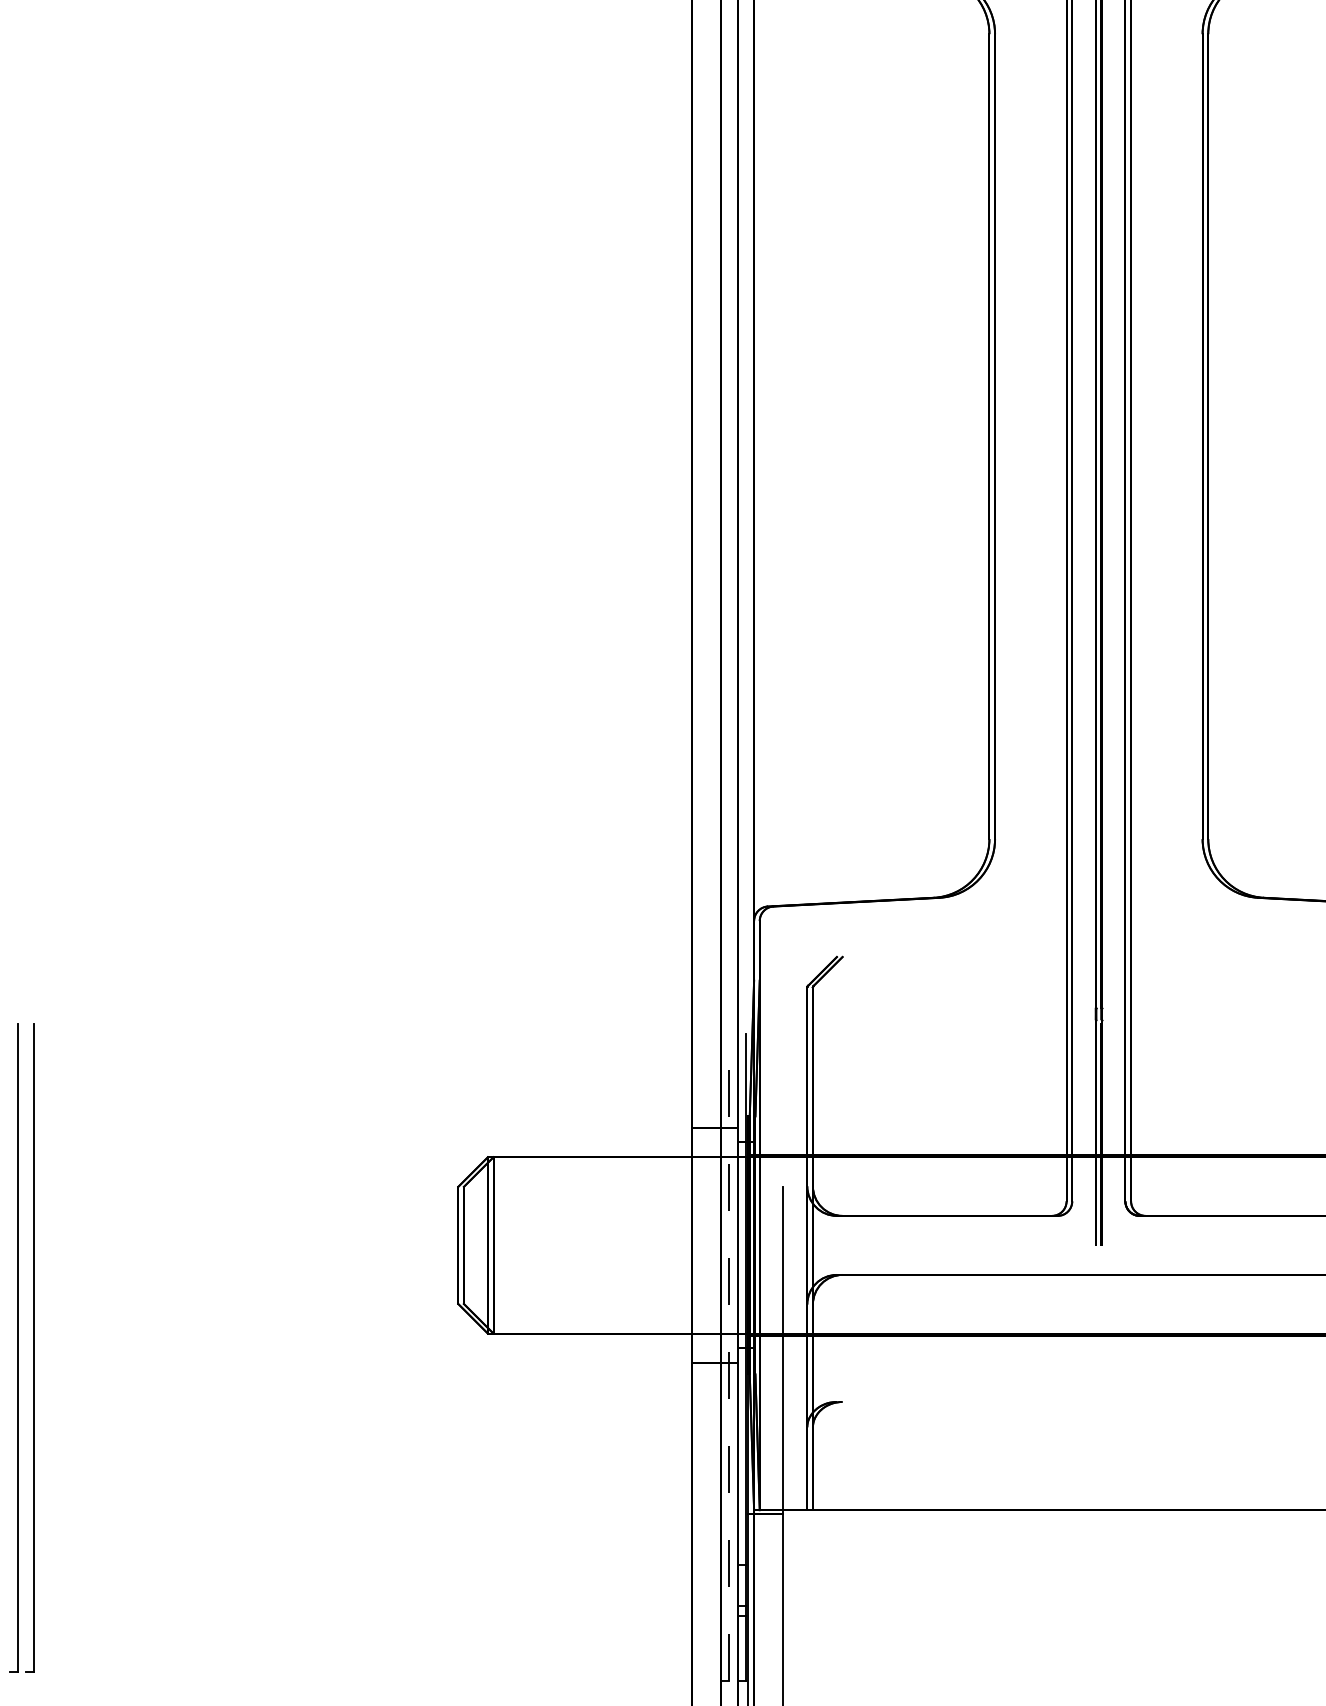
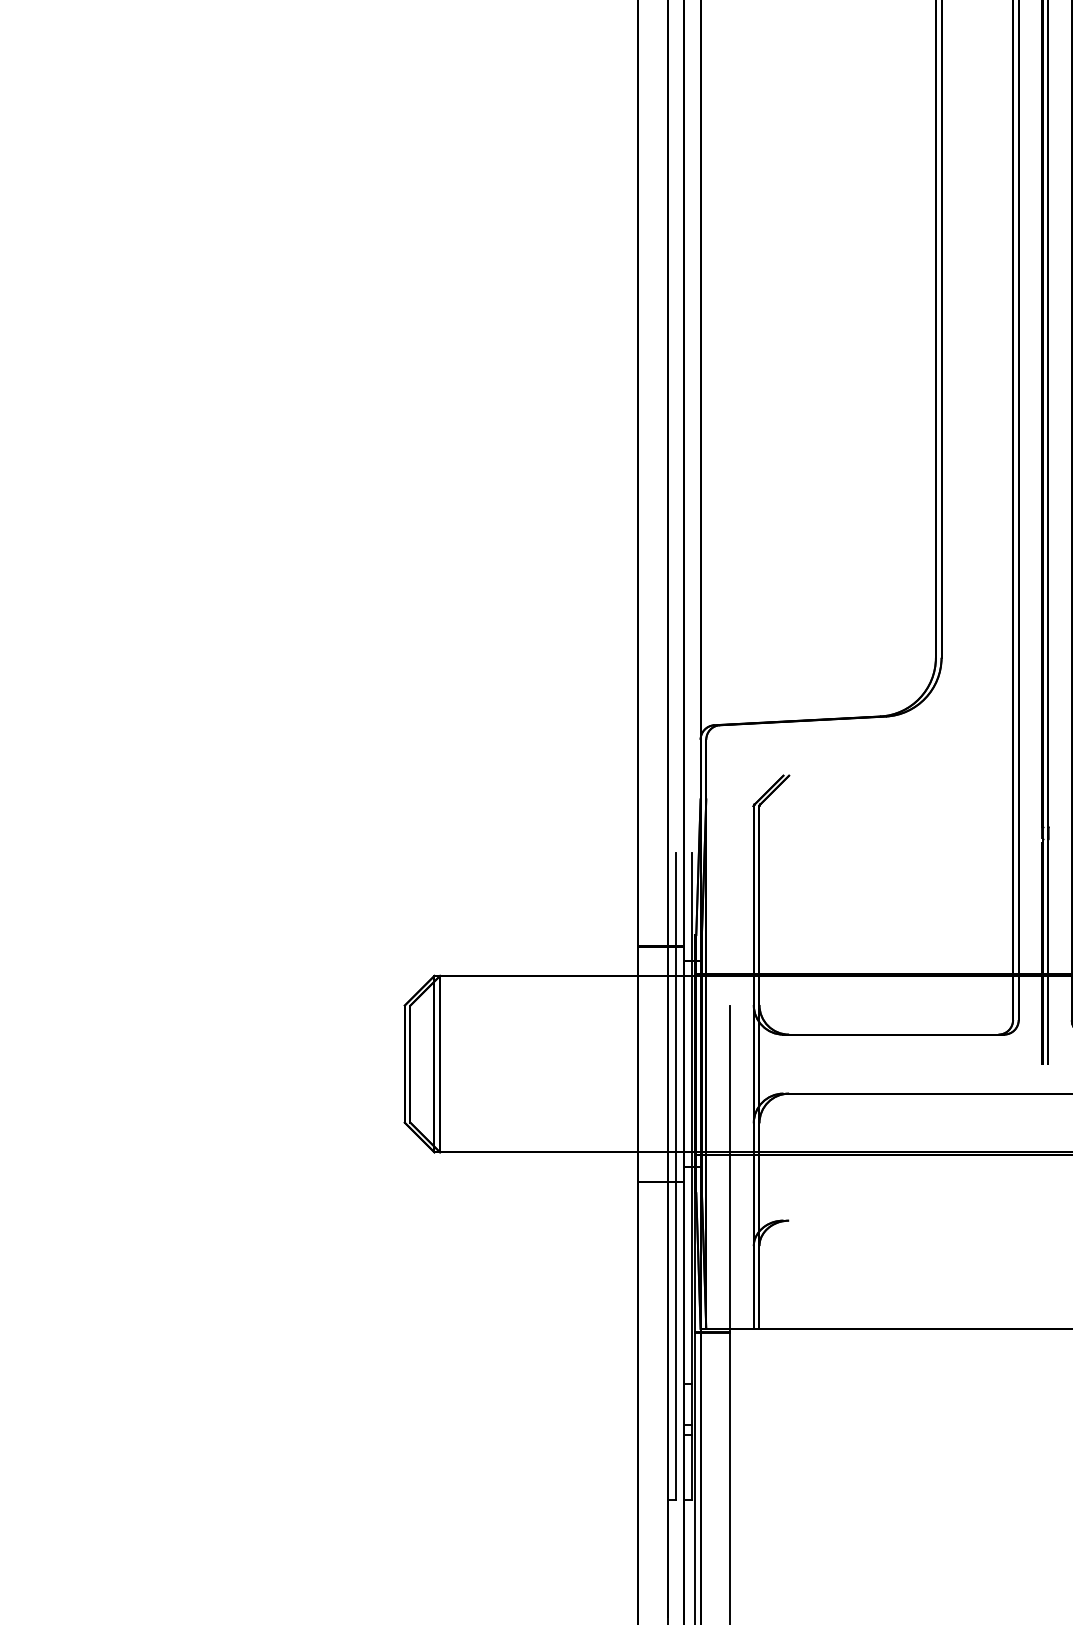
line: (729, 1357) -> (676, 1176), dashed -> solid

